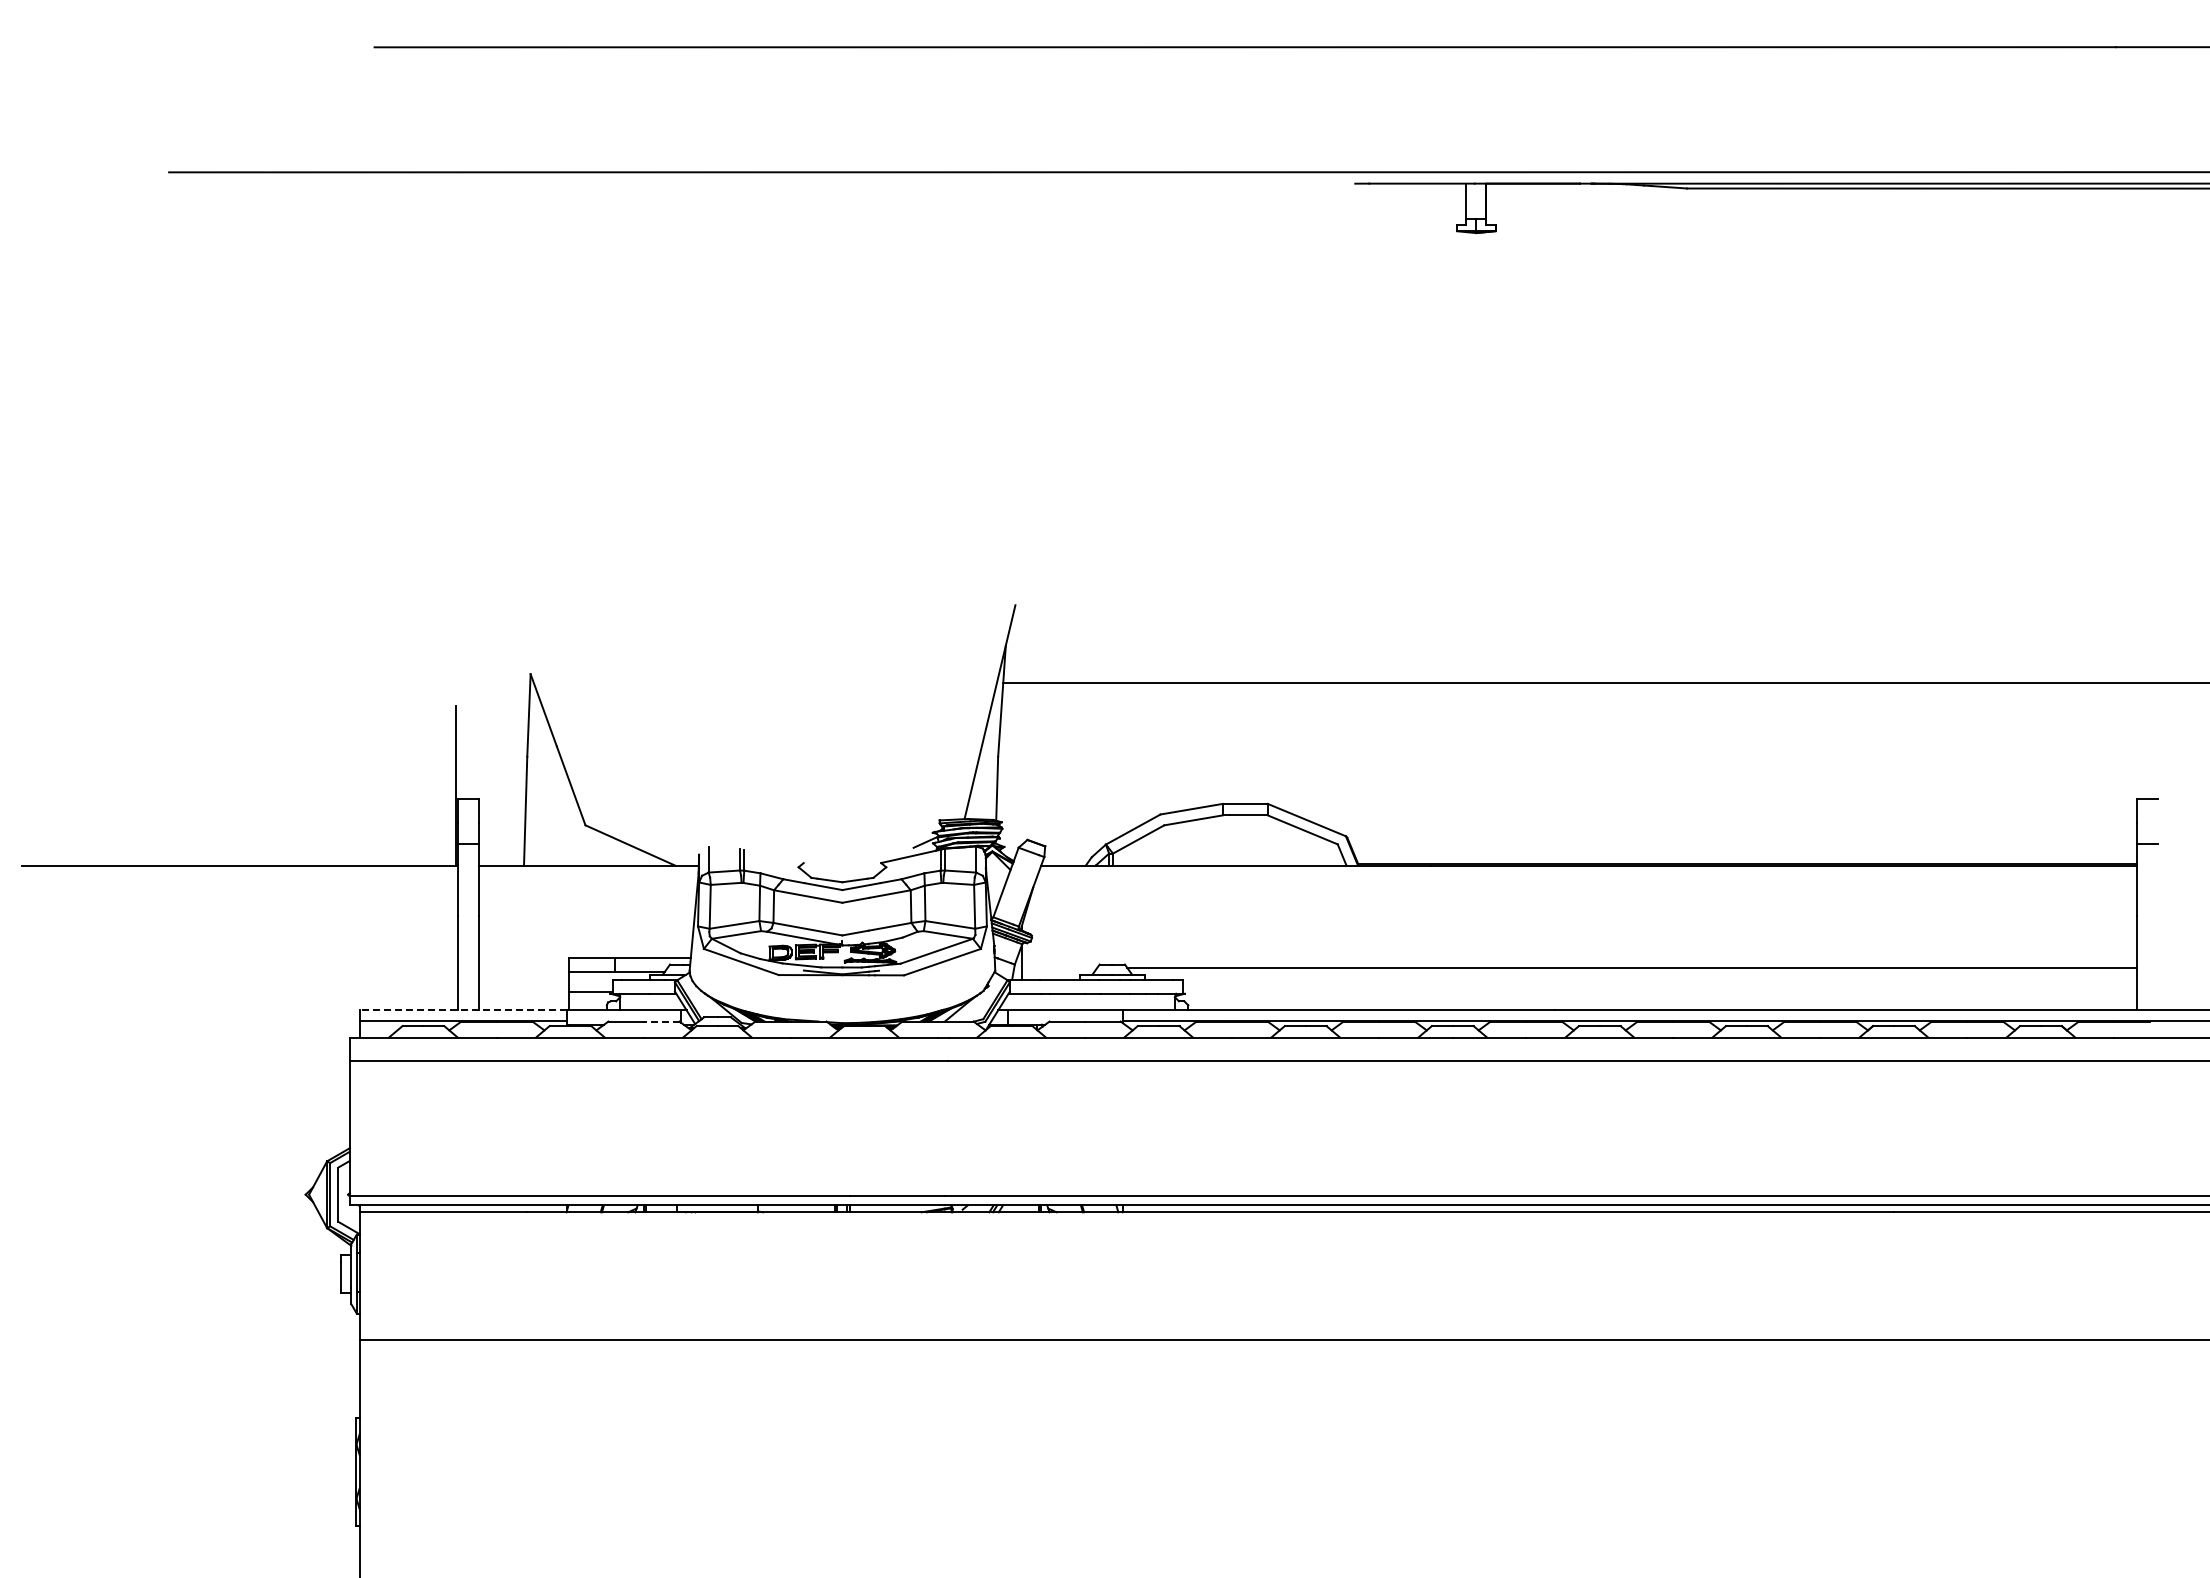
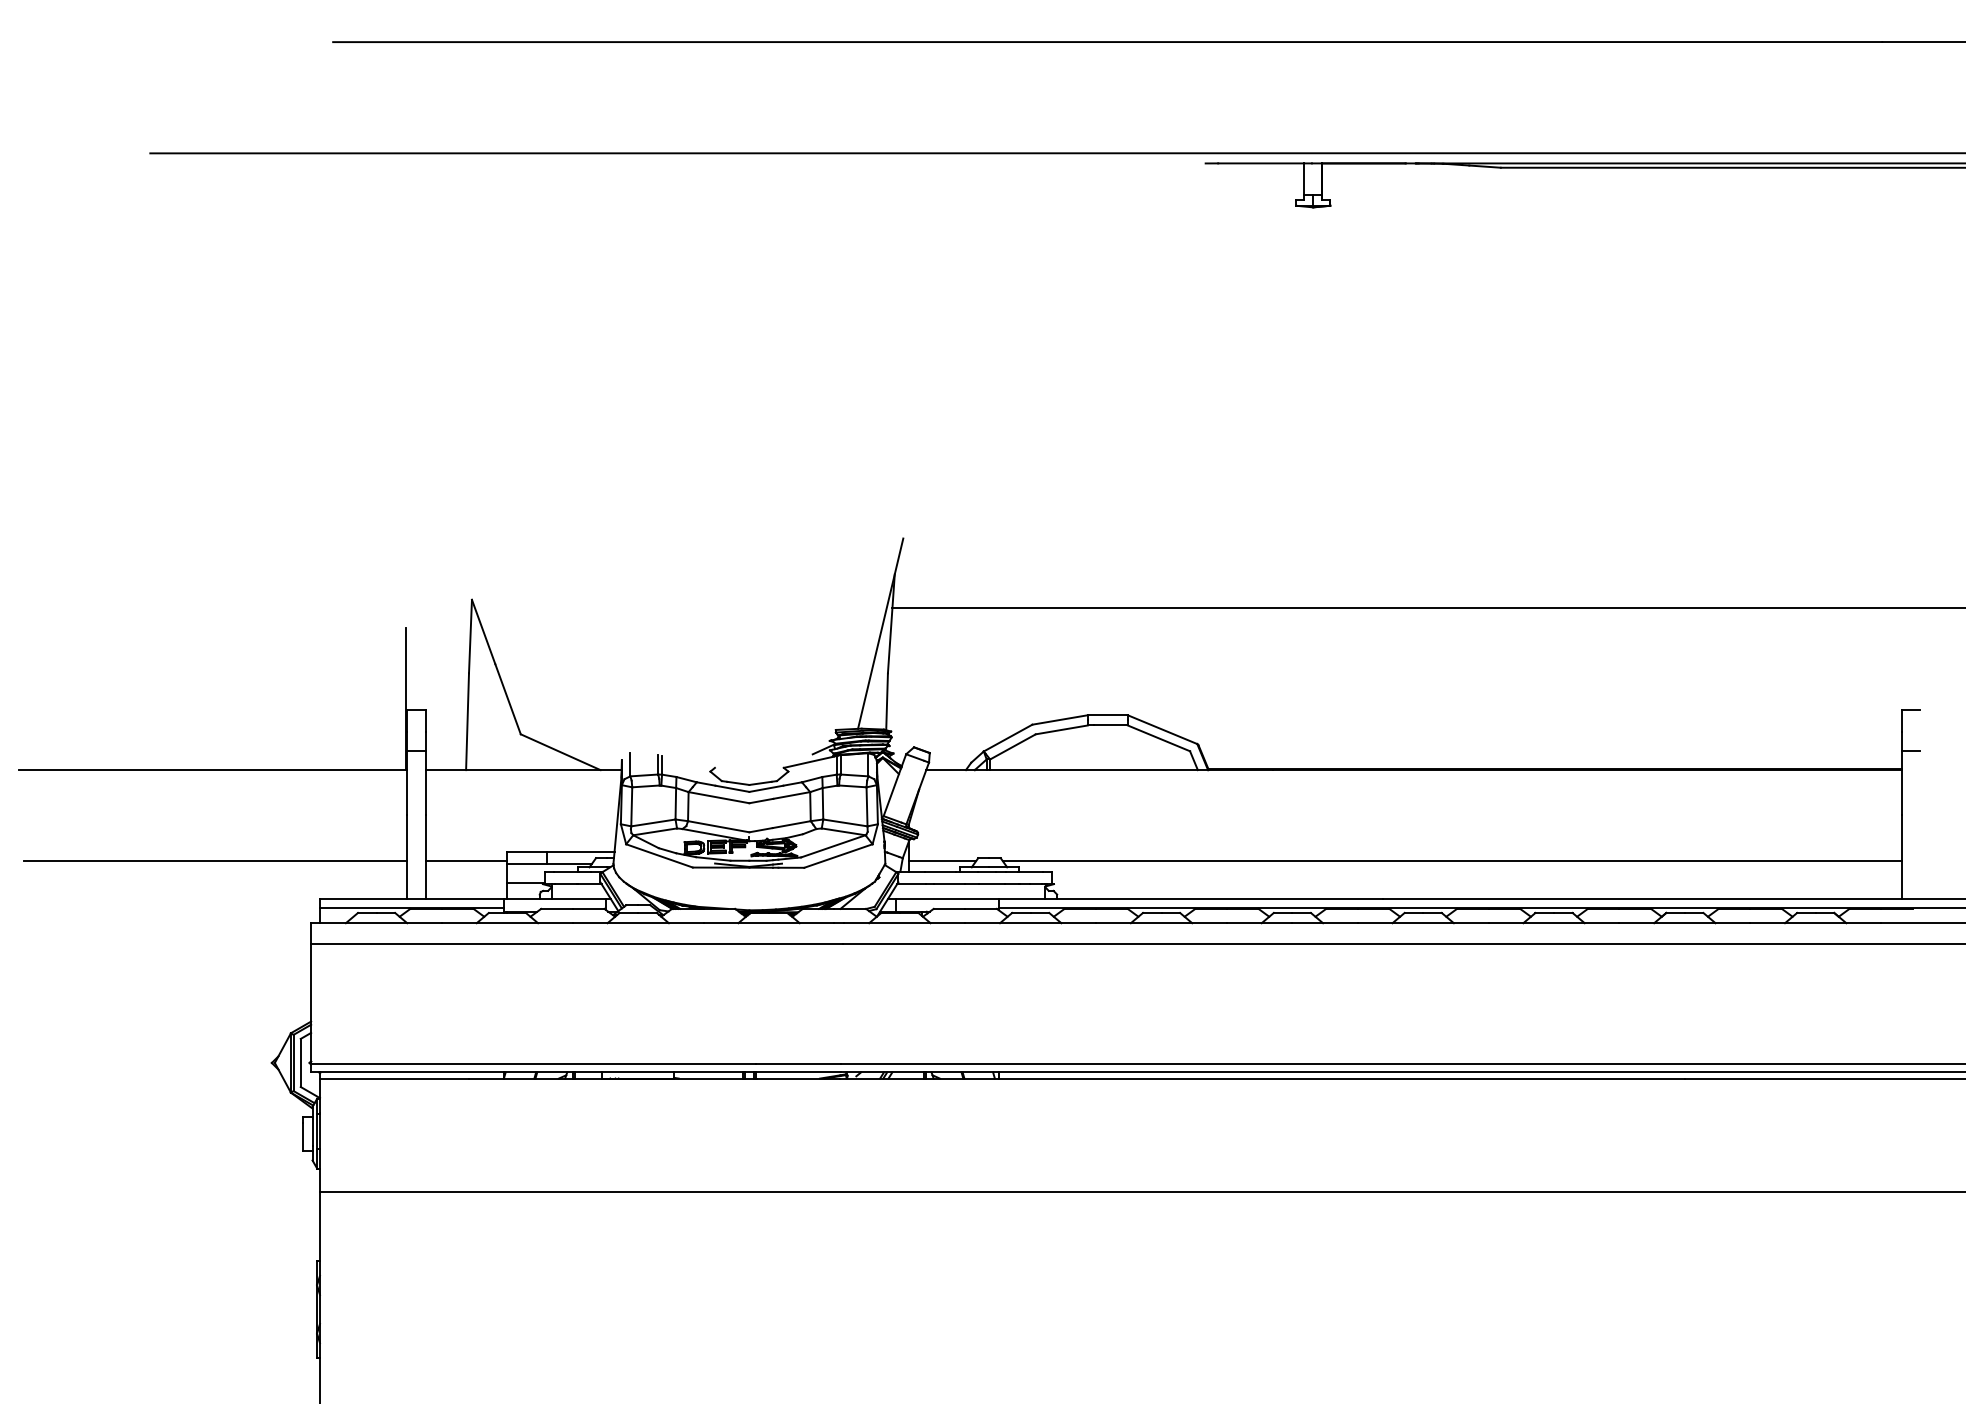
line: (242, 967) -> (215, 860), added
line: (523, 967) -> (465, 860), added
line: (1059, 967) -> (942, 860), added
line: (462, 1010) -> (411, 899), dashed -> solid
line: (661, 1021) -> (588, 908), dashed -> solid

